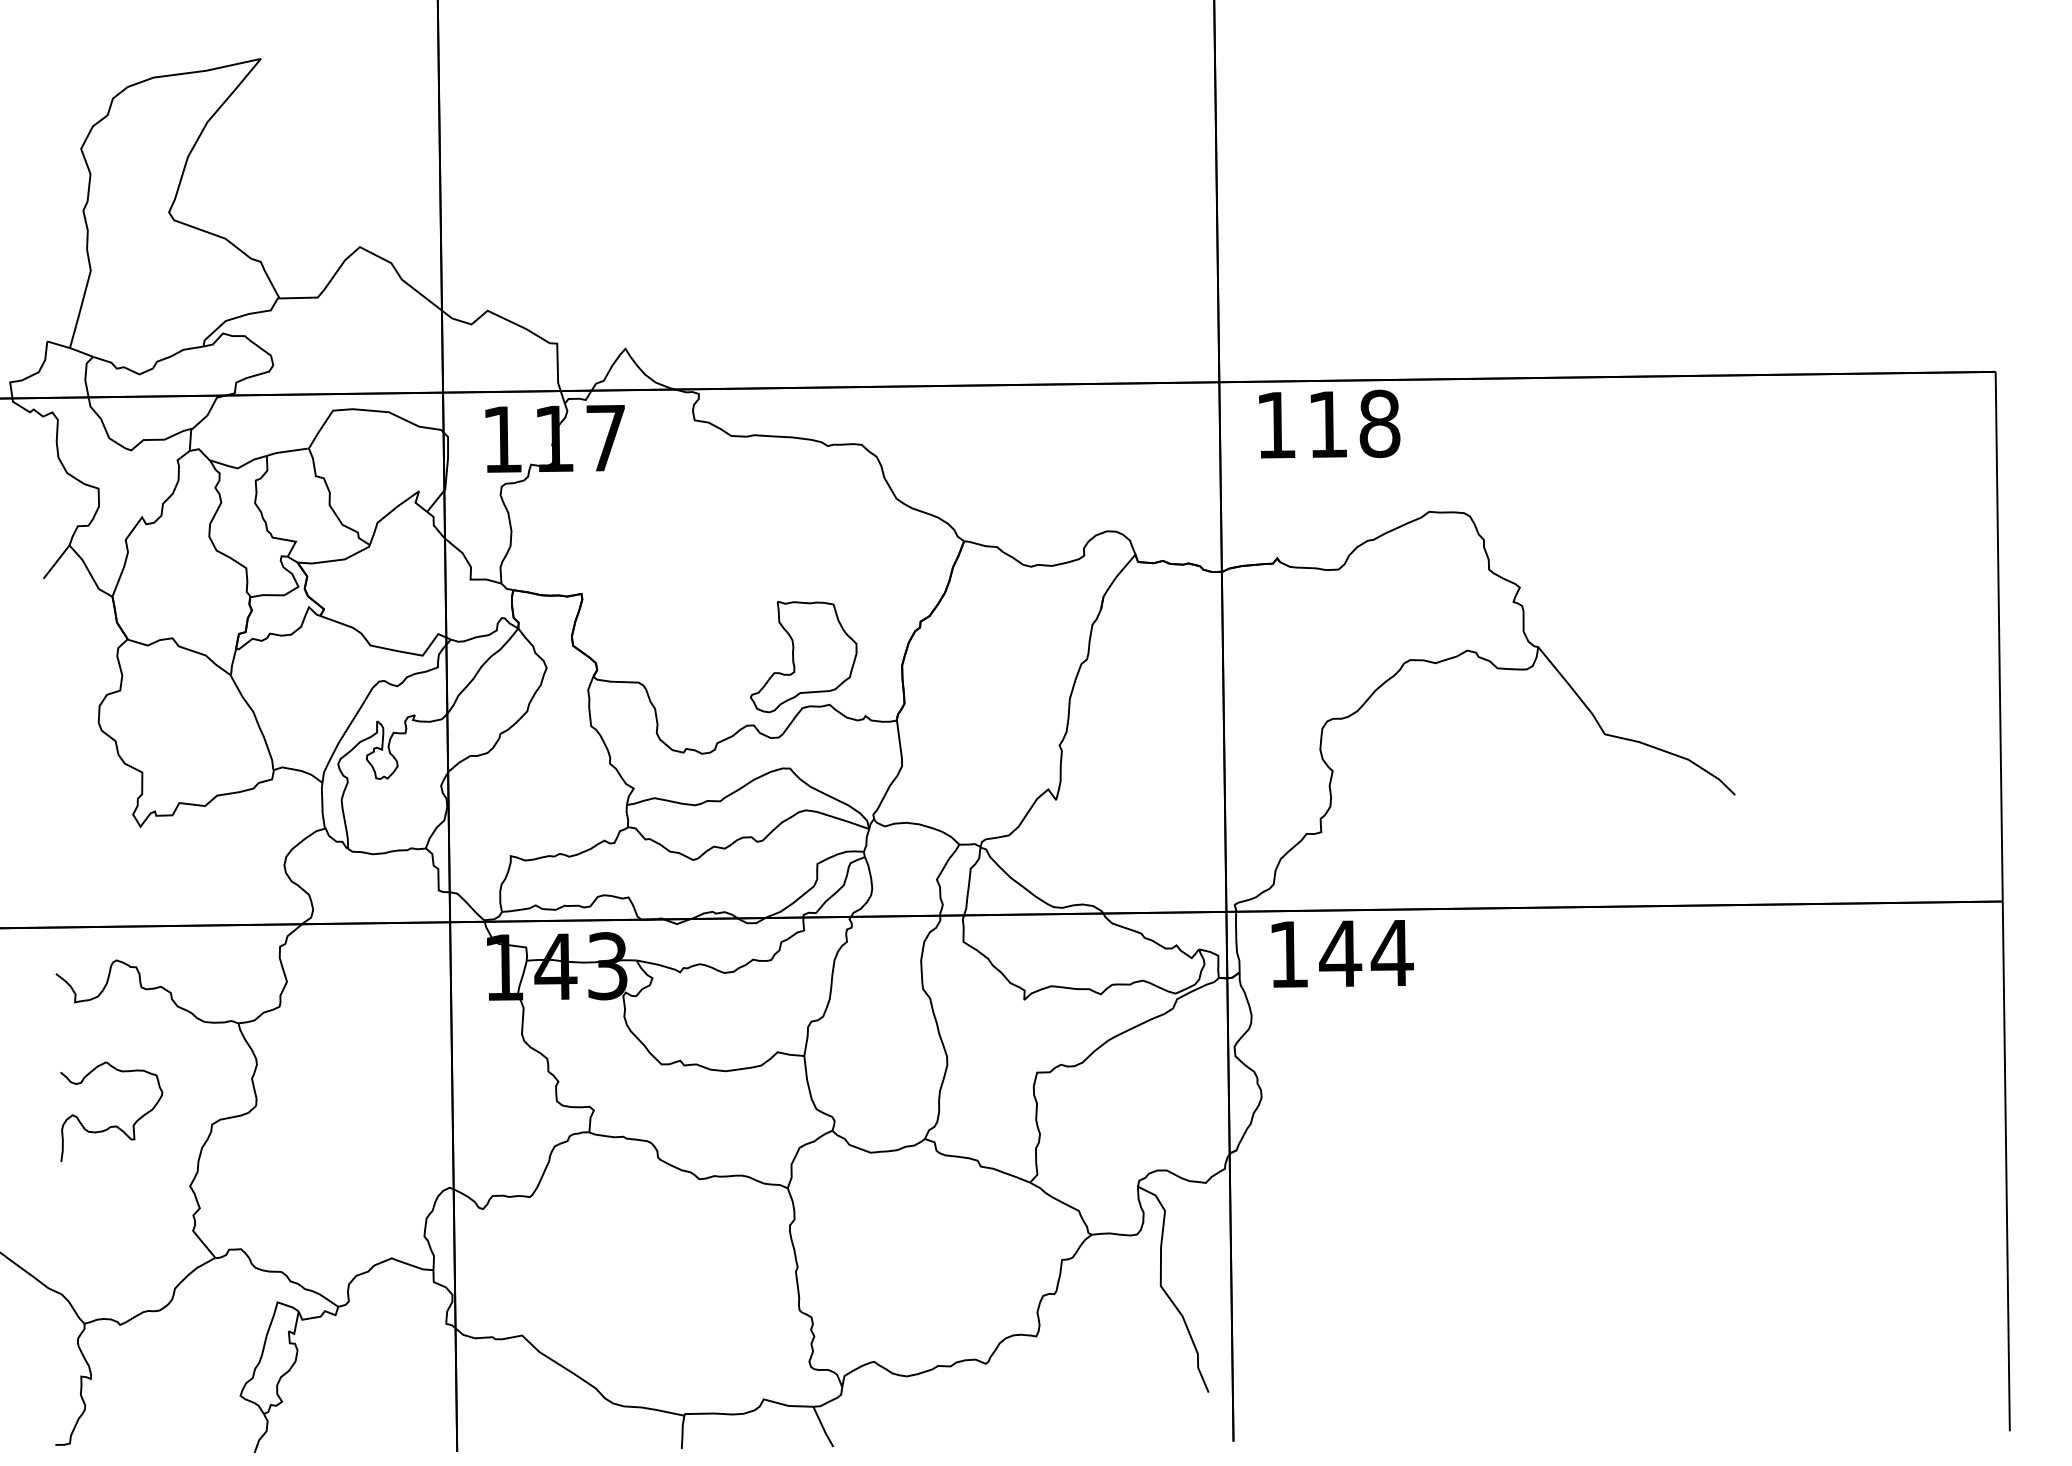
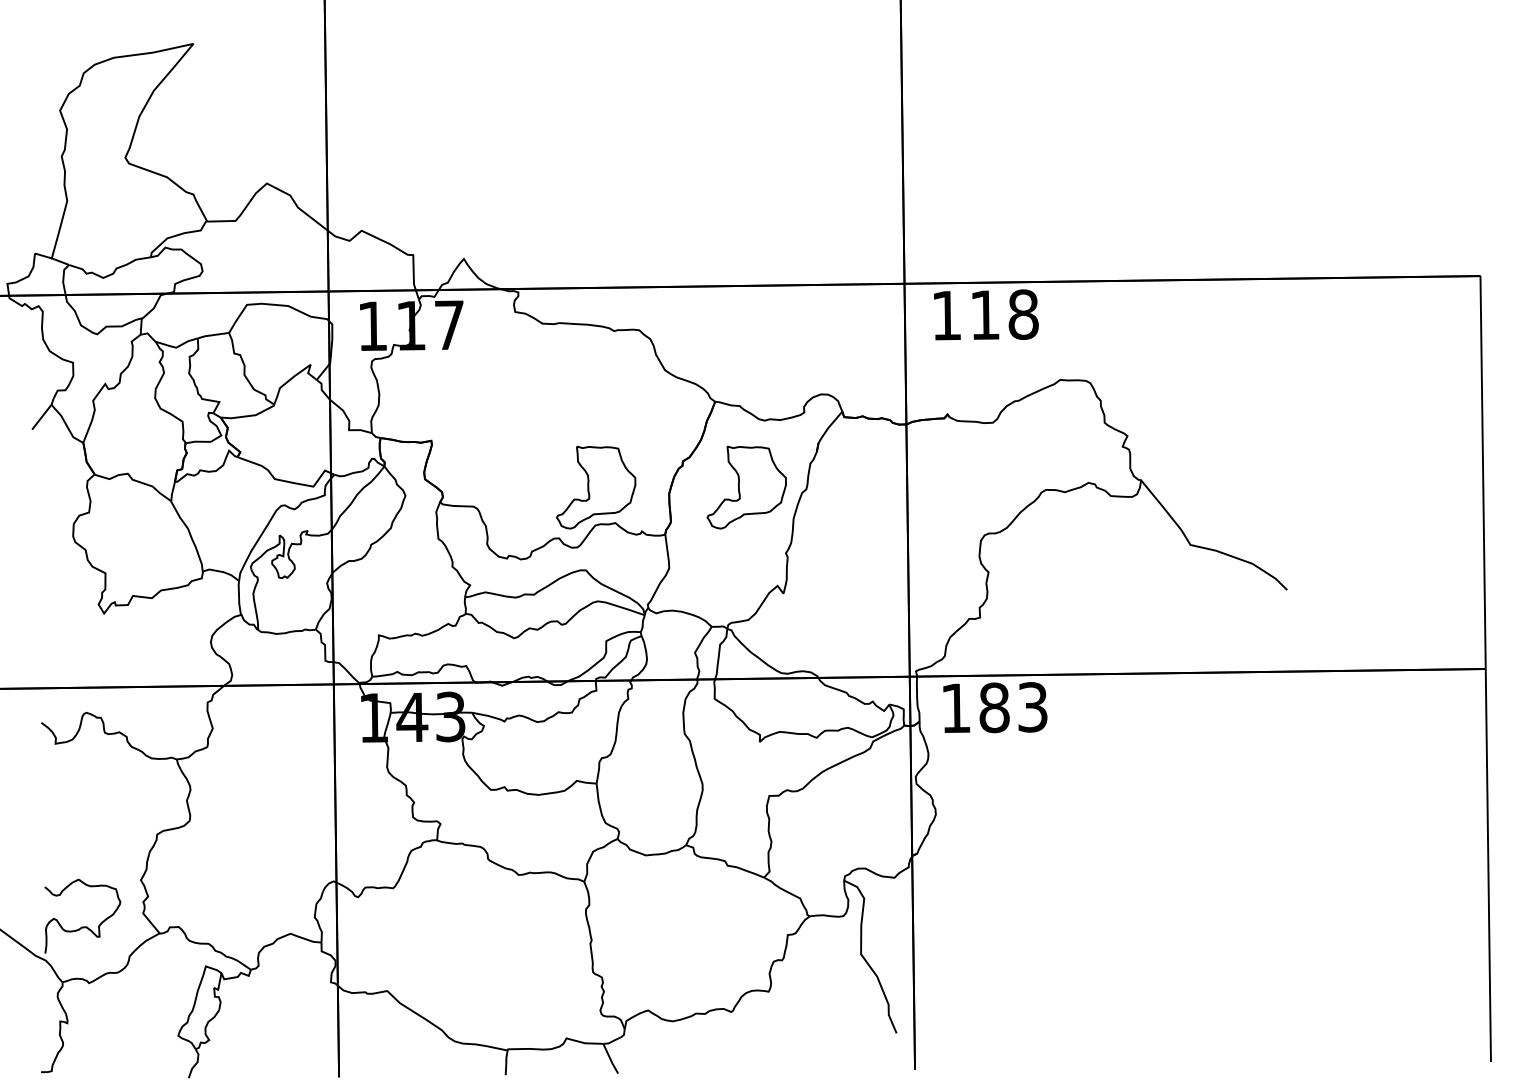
part: (1006, 656) -> (746, 487), added
text: (1366, 953) -> (1013, 707), 144 -> 183
part: (112, 1125) -> (83, 926), moved

